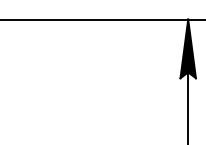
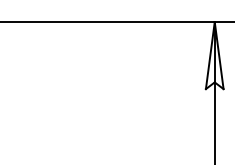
fill: (187, 48) -> (214, 55), removed

